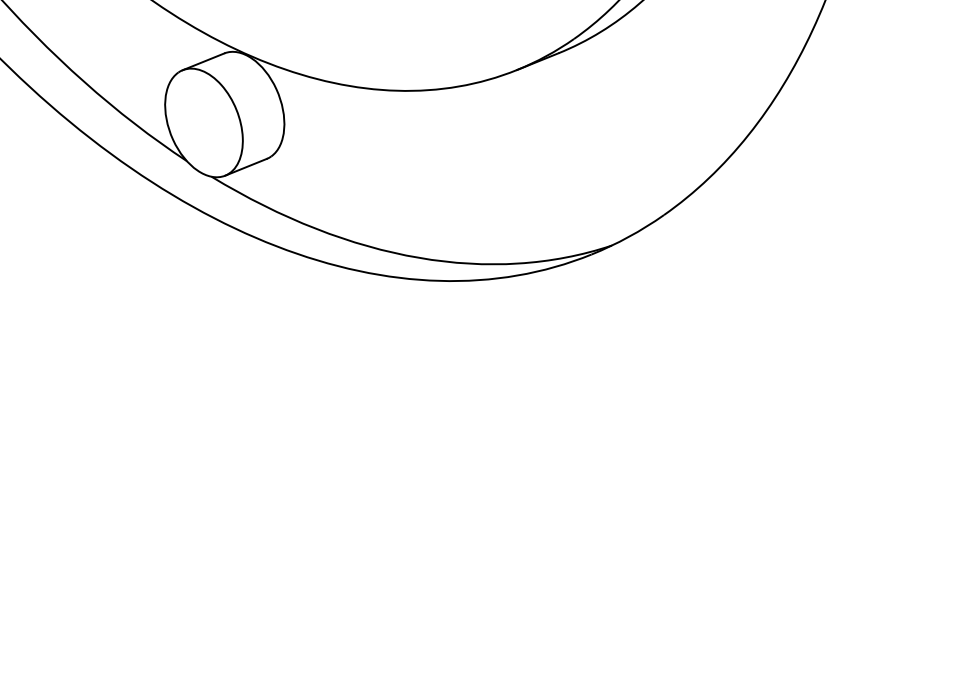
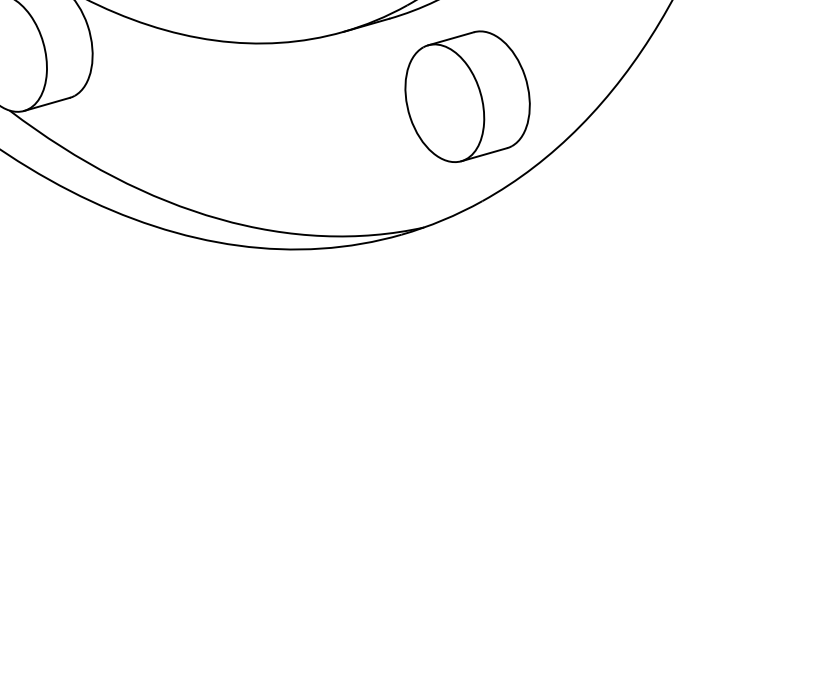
part: (639, 118) -> (467, 96), added

